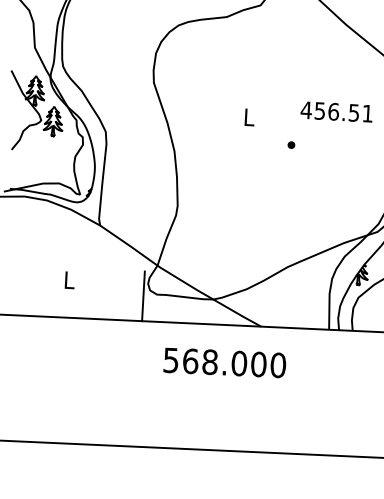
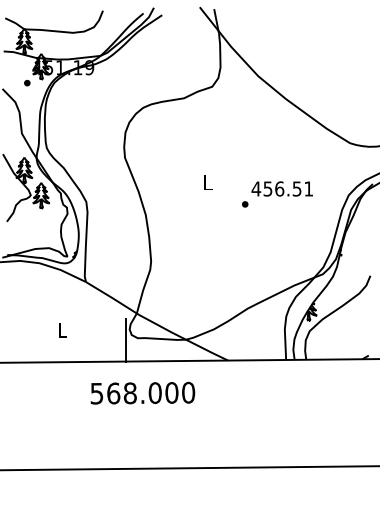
text: (335, 111) -> (281, 188), moved
text: (224, 362) -> (142, 392), moved

